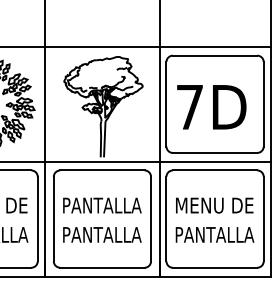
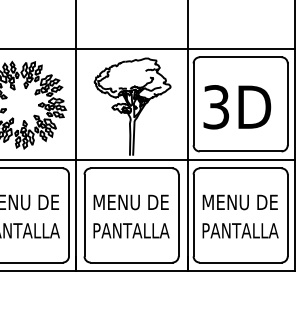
text: (190, 107) -> (216, 107), 7D -> 3D
text: (102, 205) -> (131, 202), PANTALLA -> MENU DE

